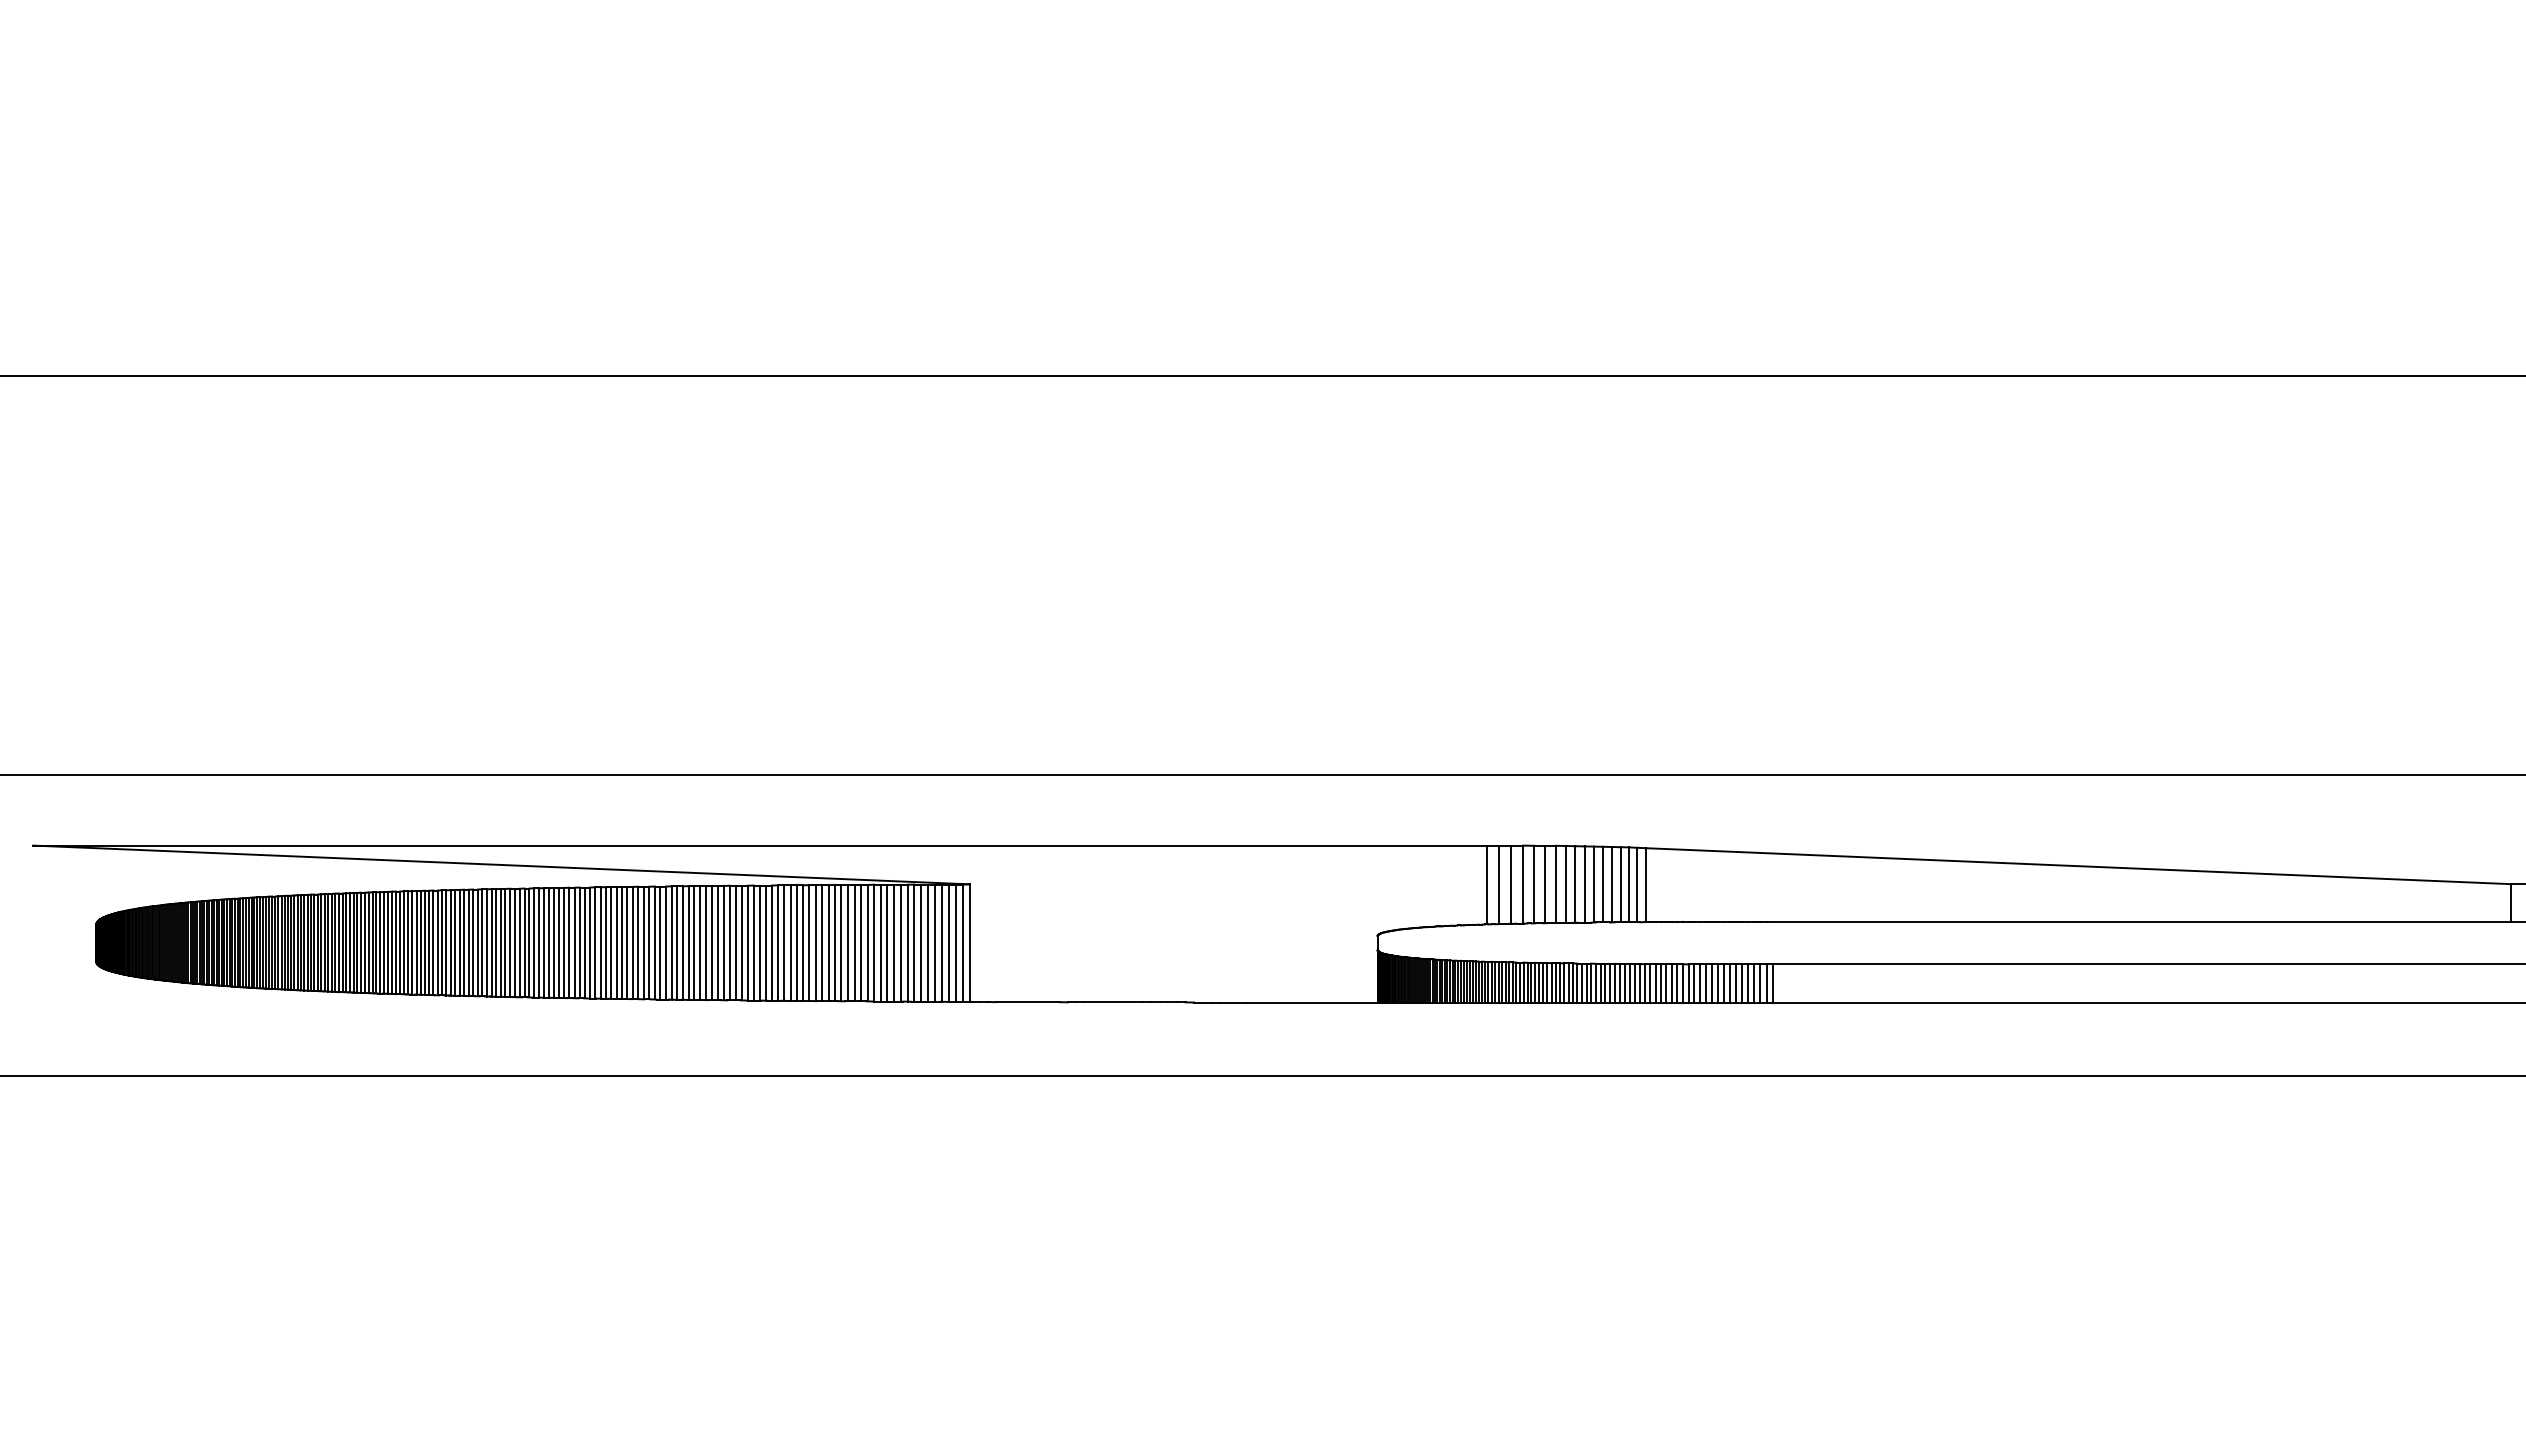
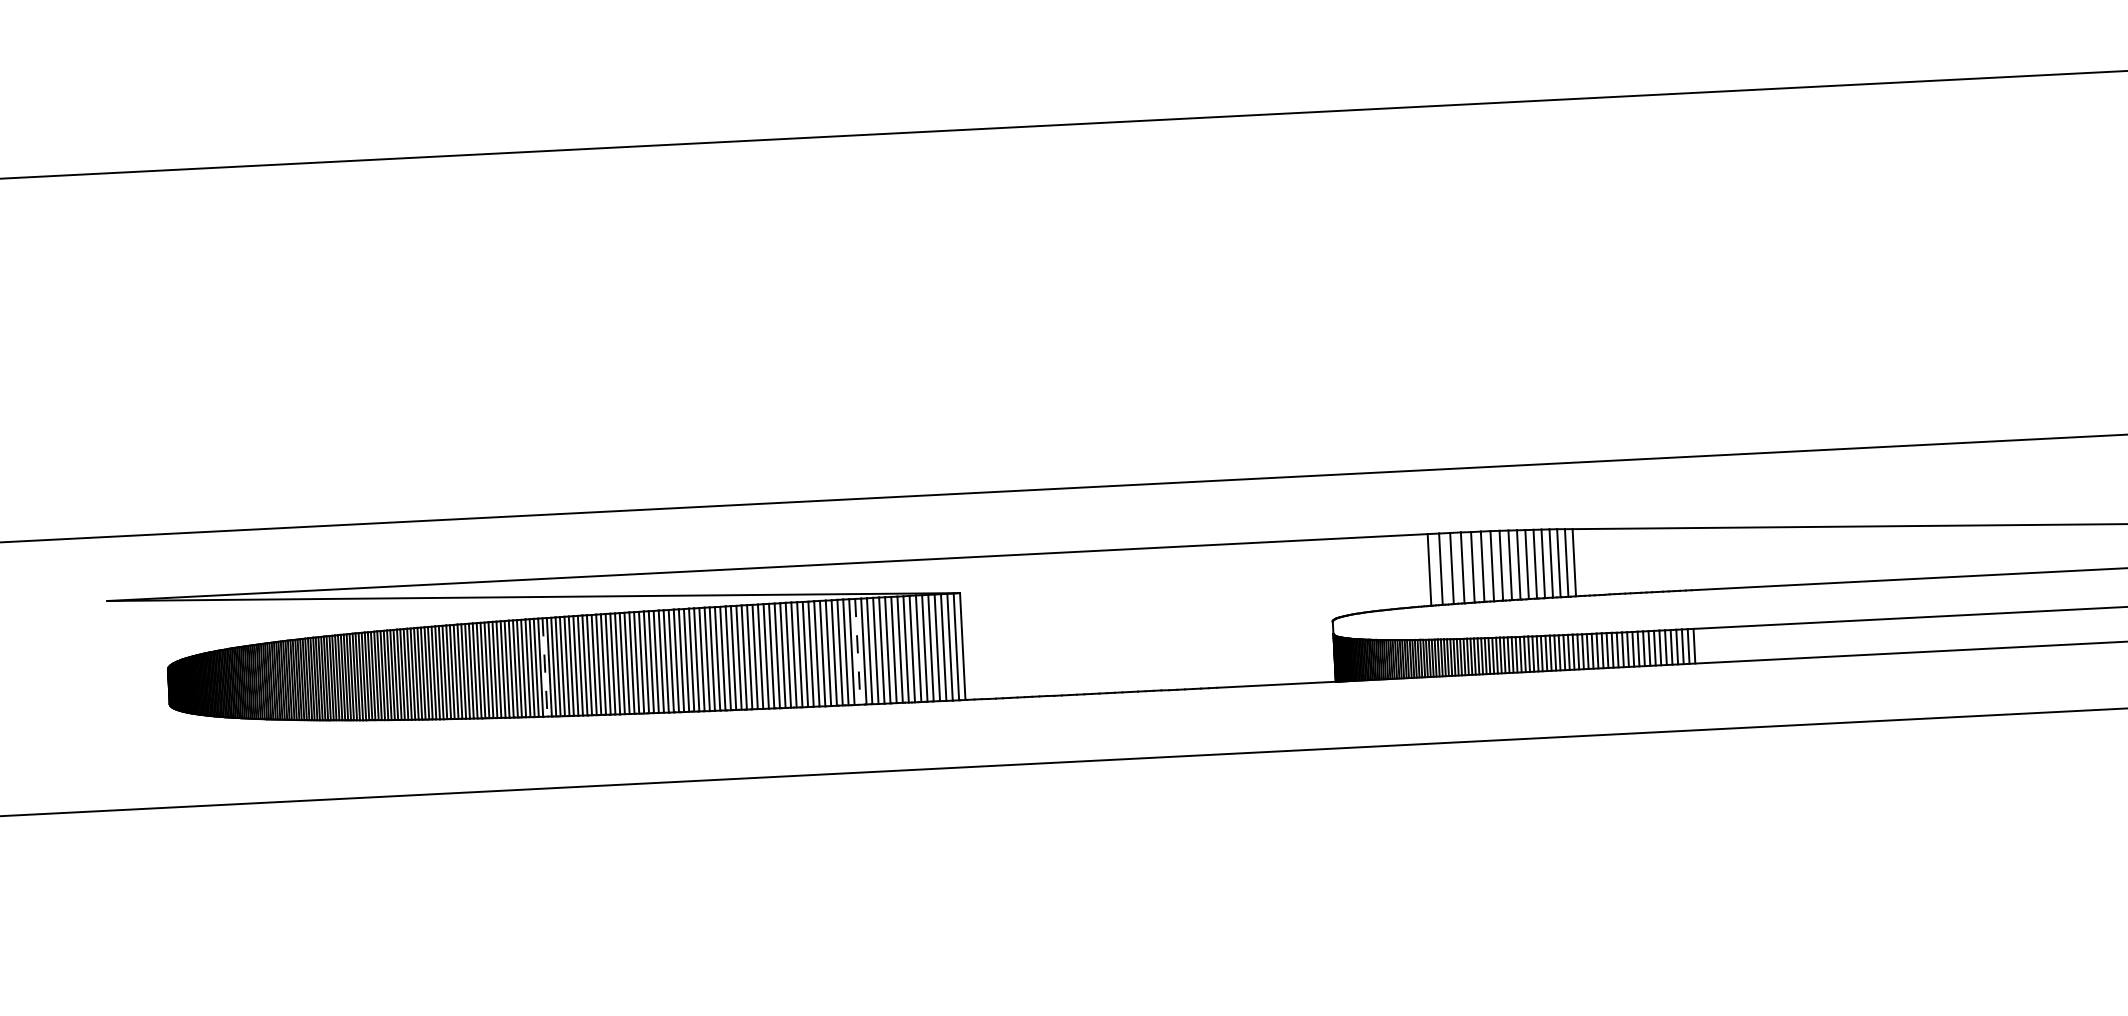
line: (510, 943) -> (545, 668), solid -> dashed
line: (854, 943) -> (857, 652), solid -> dashed

